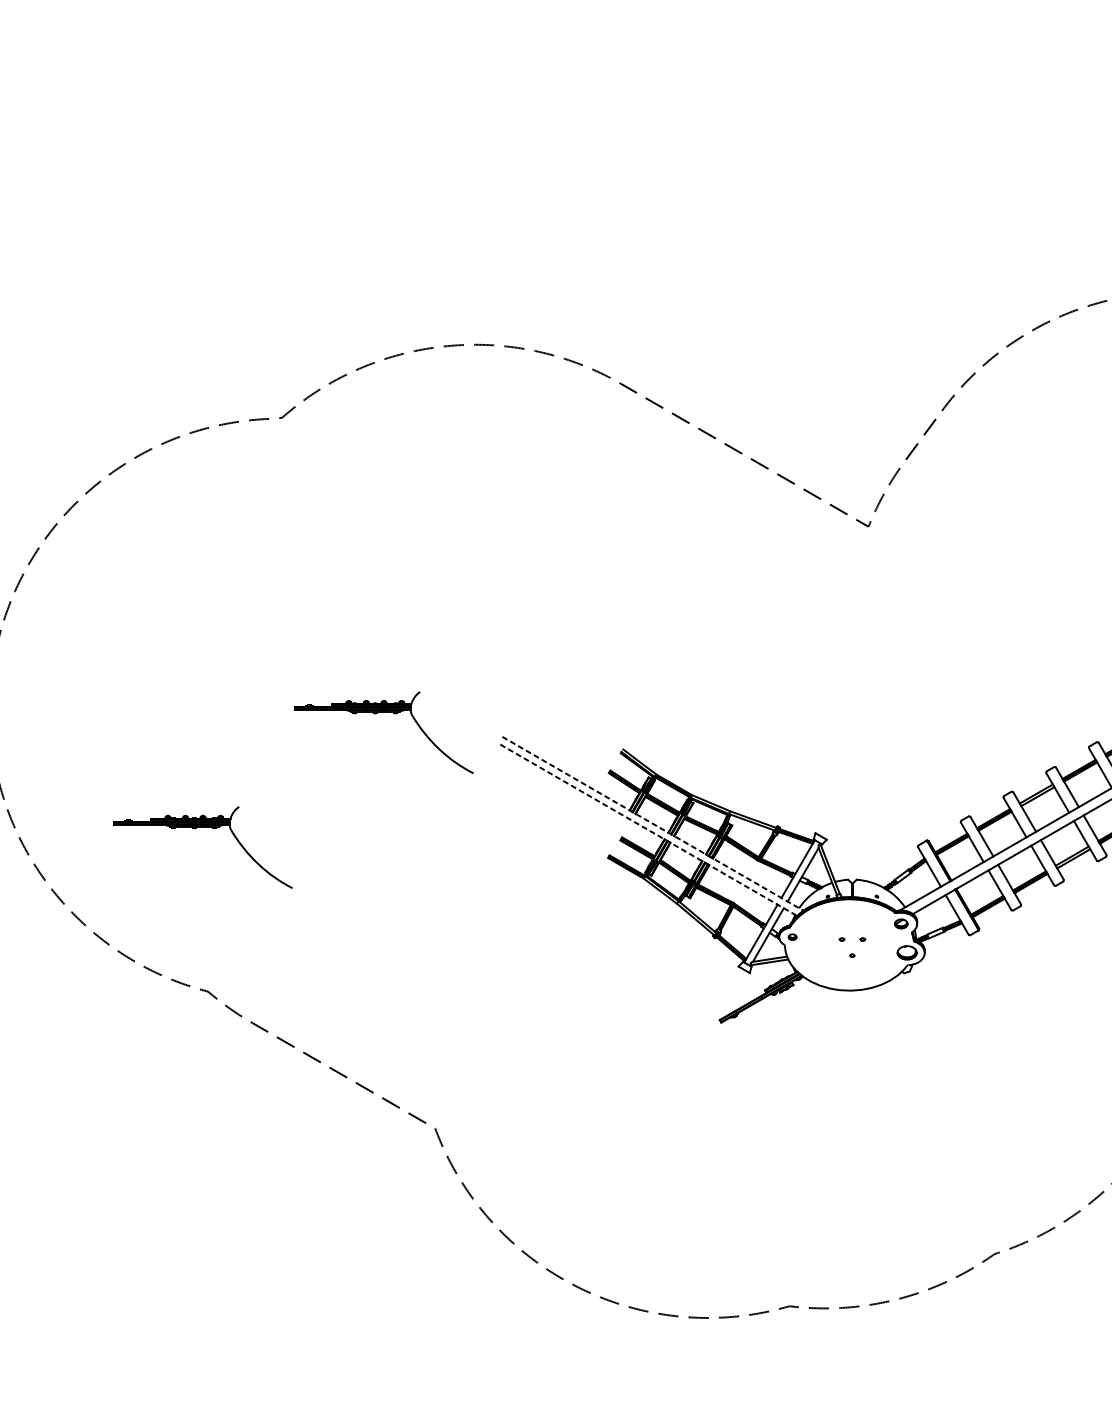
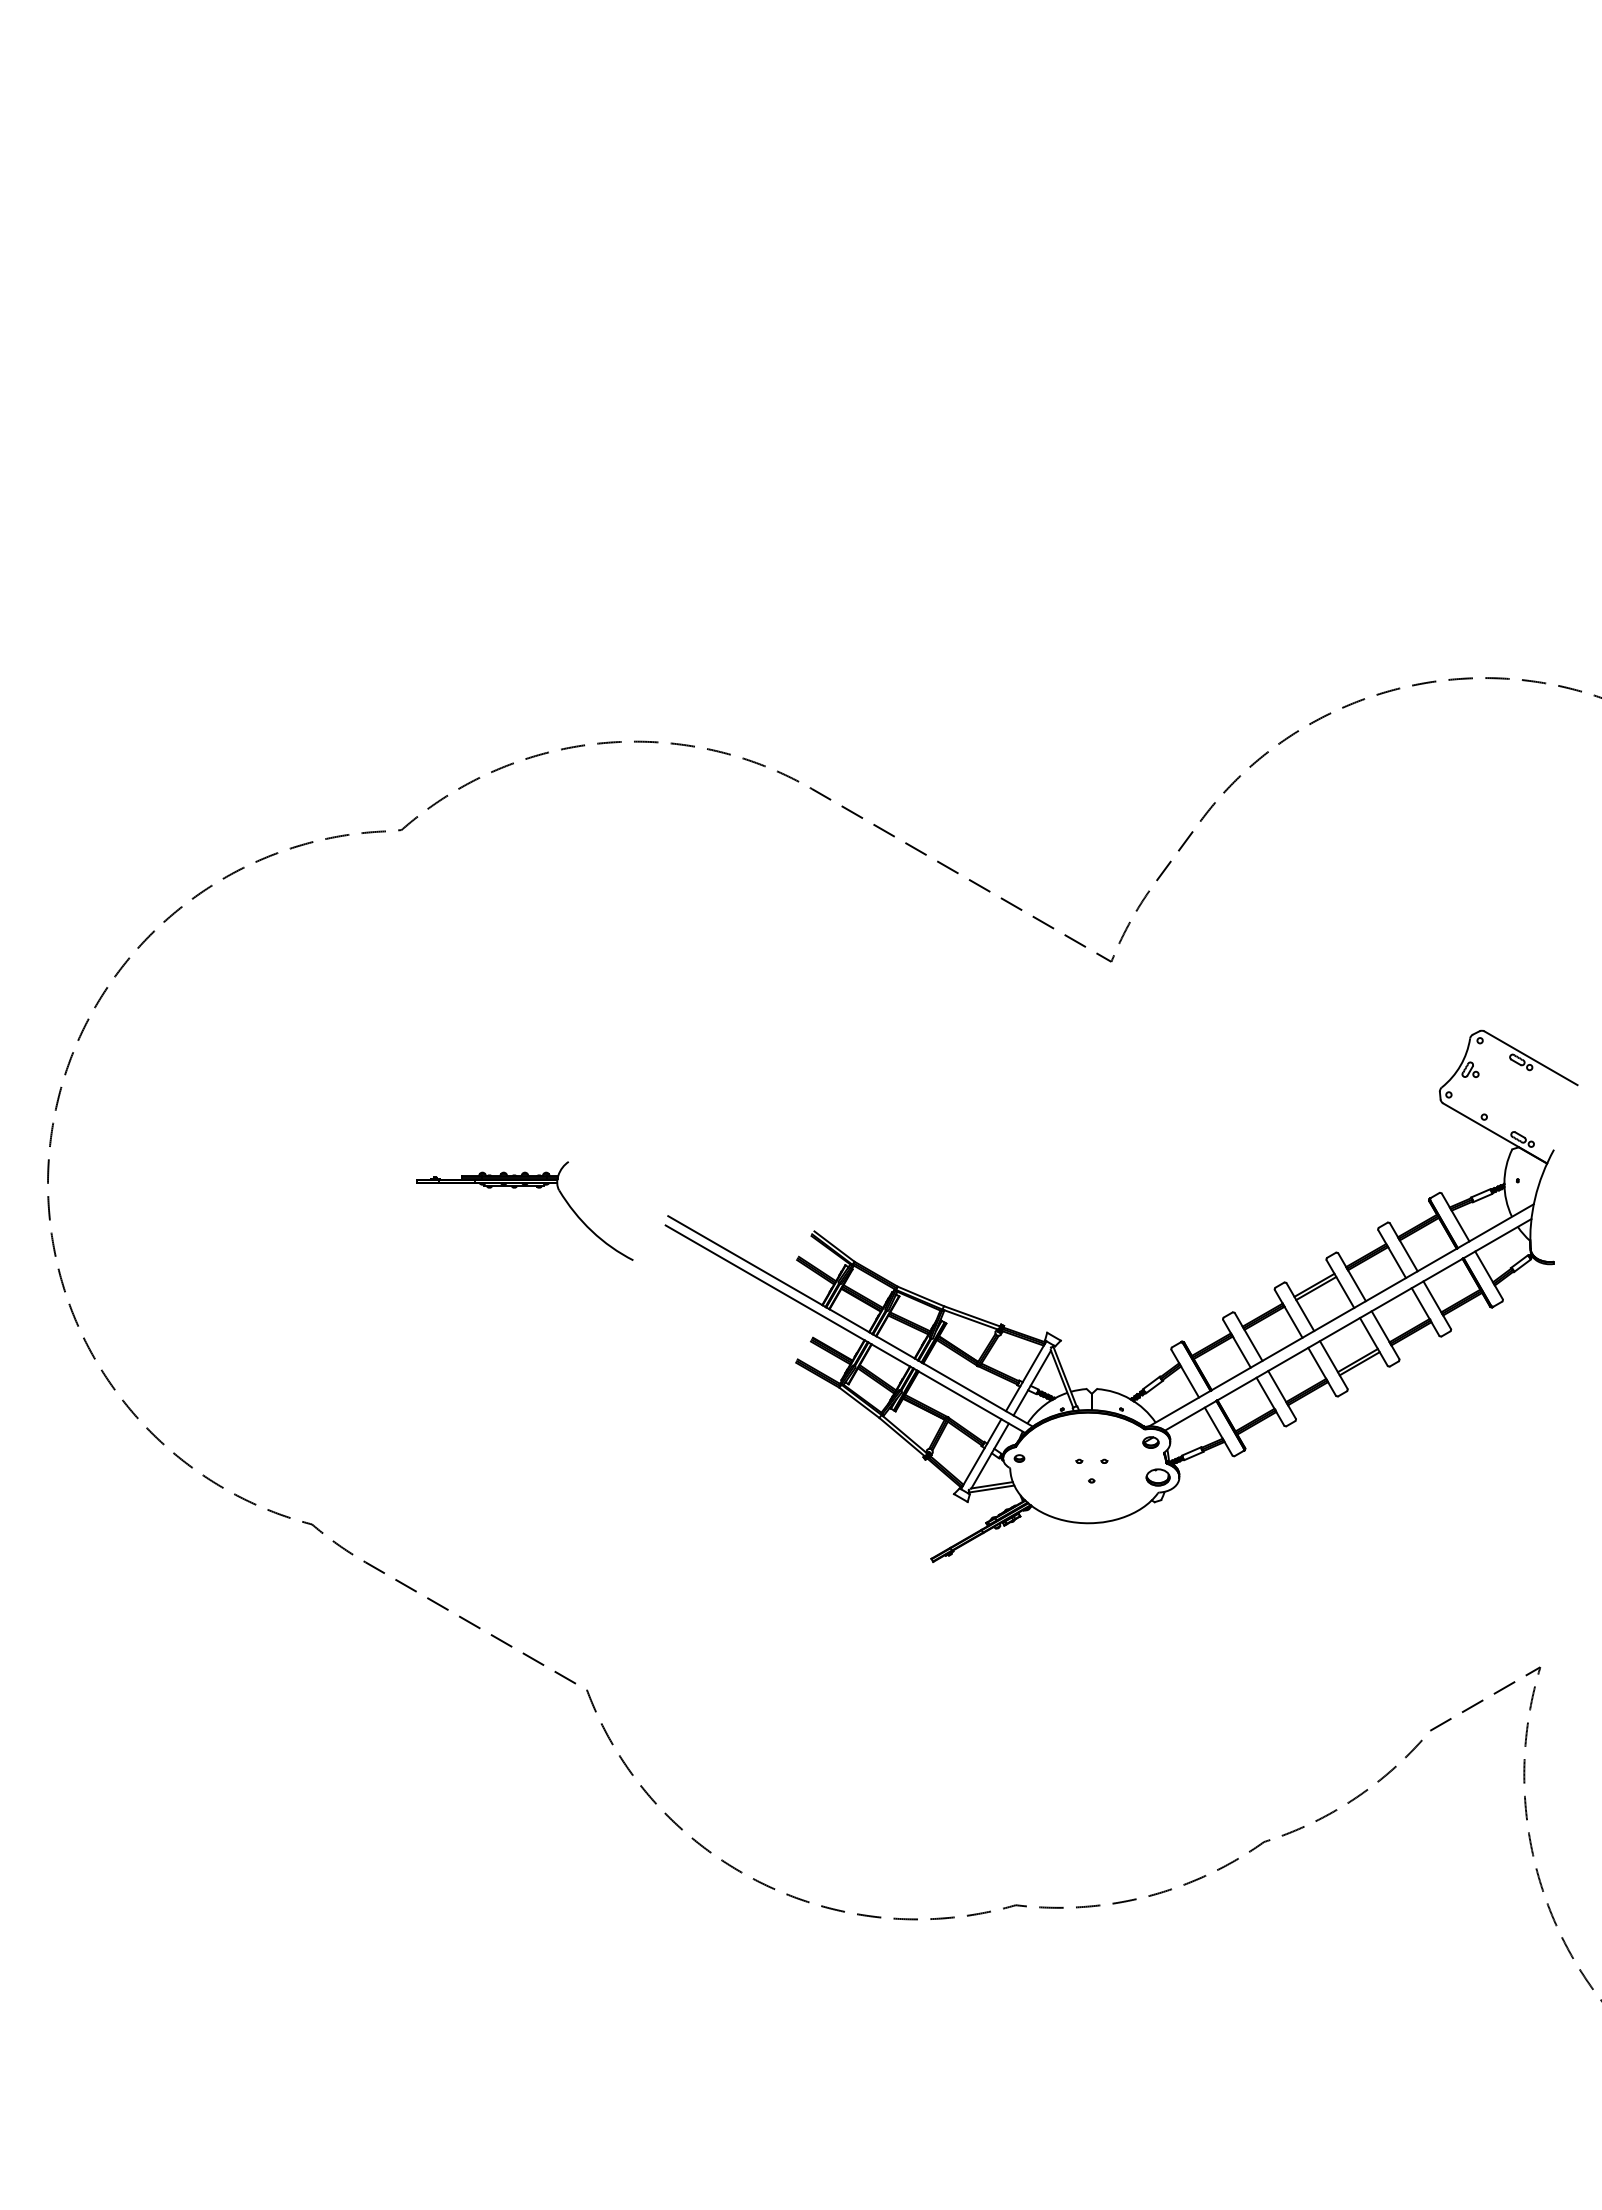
line: (652, 823) -> (850, 1321), dashed -> solid
part: (196, 828) -> (297, 1327), removed
line: (648, 830) -> (845, 1329), dashed -> solid

